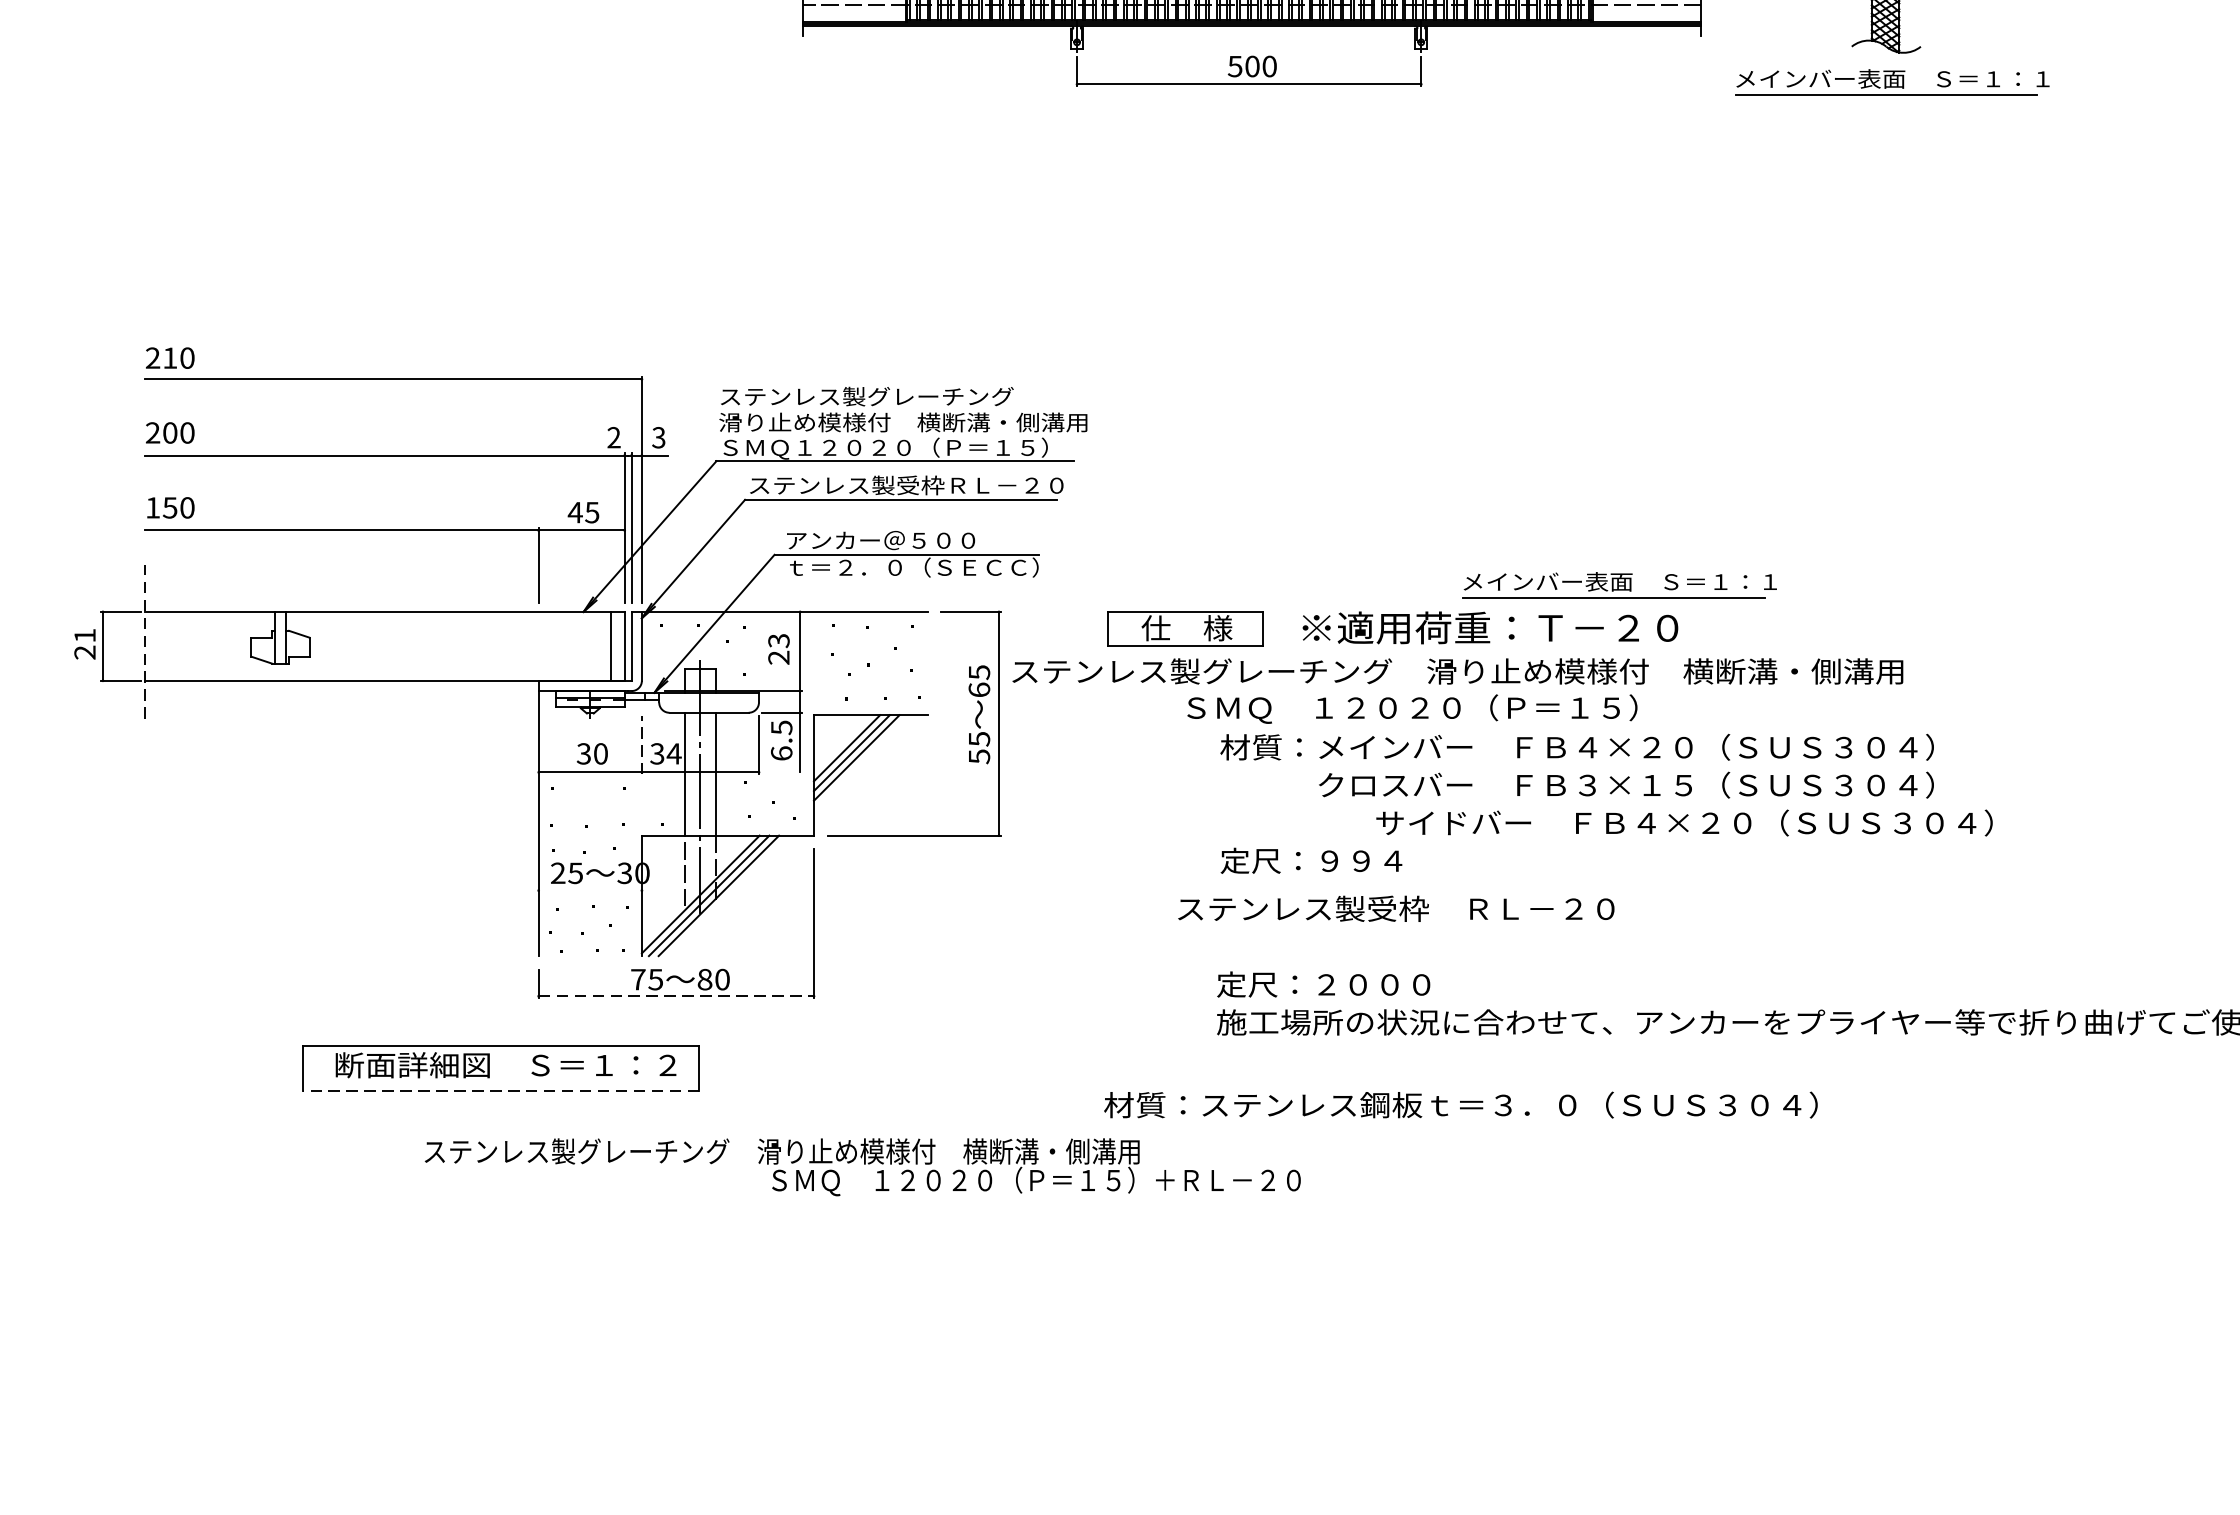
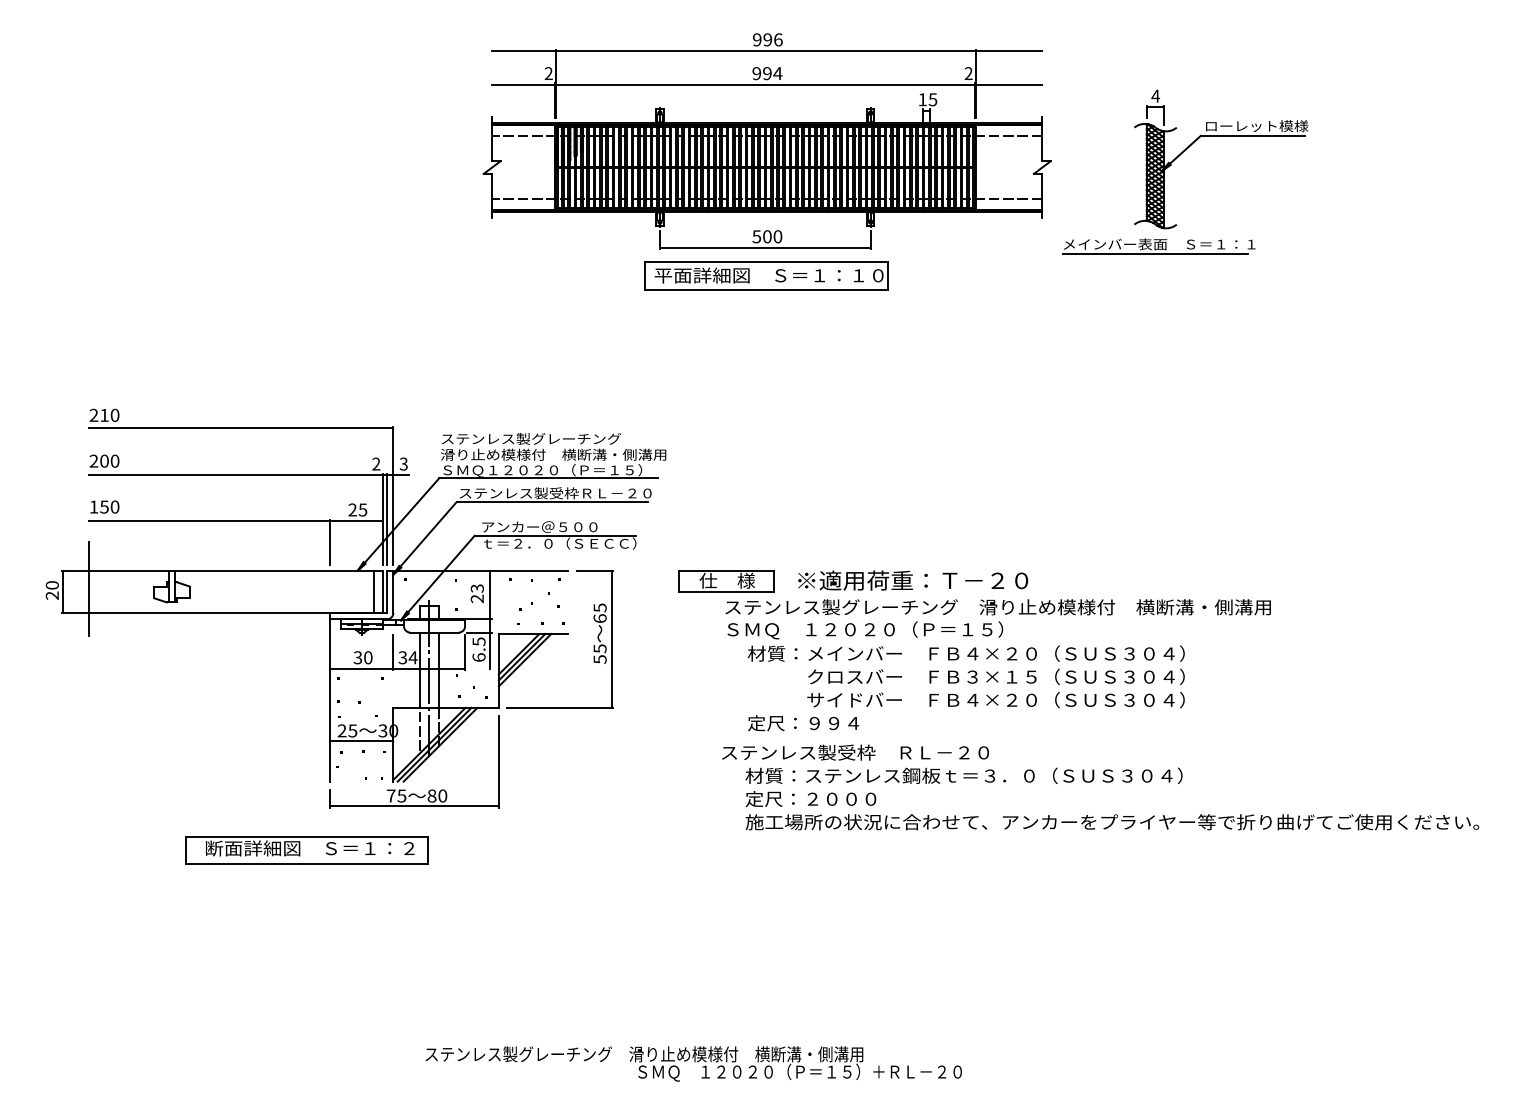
part: (1251, 129) -> (766, 275), added
text: (575, 511) -> (352, 509), 45 -> 25
part: (1618, 585) -> (991, 554), removed
text: (83, 635) -> (51, 585), 21 -> 20
line: (144, 640) -> (88, 588), dashed -> solid
text: (1456, 671) -> (997, 607), moved
line: (642, 745) -> (393, 652), dashed -> solid
text: (1683, 823) -> (995, 700), moved
line: (589, 890) -> (361, 741), added
line: (677, 996) -> (415, 806), dashed -> solid
line: (499, 1091) -> (306, 864), dashed -> solid
text: (1460, 1104) -> (963, 775), moved
text: (862, 1166) -> (693, 1063), moved

